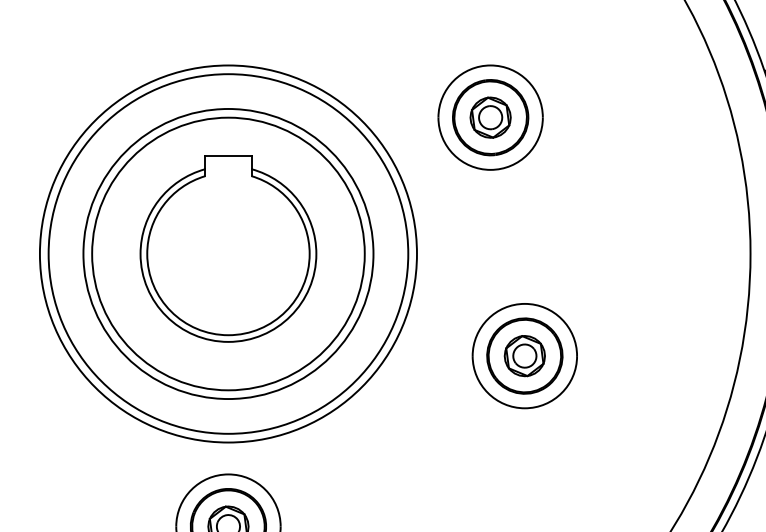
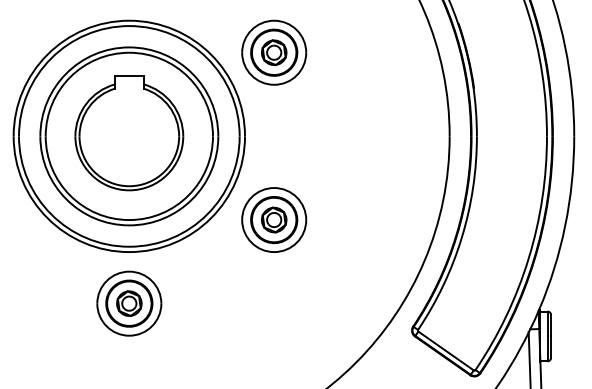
part: (491, 117) -> (274, 52), moved
part: (525, 355) -> (274, 219), moved

